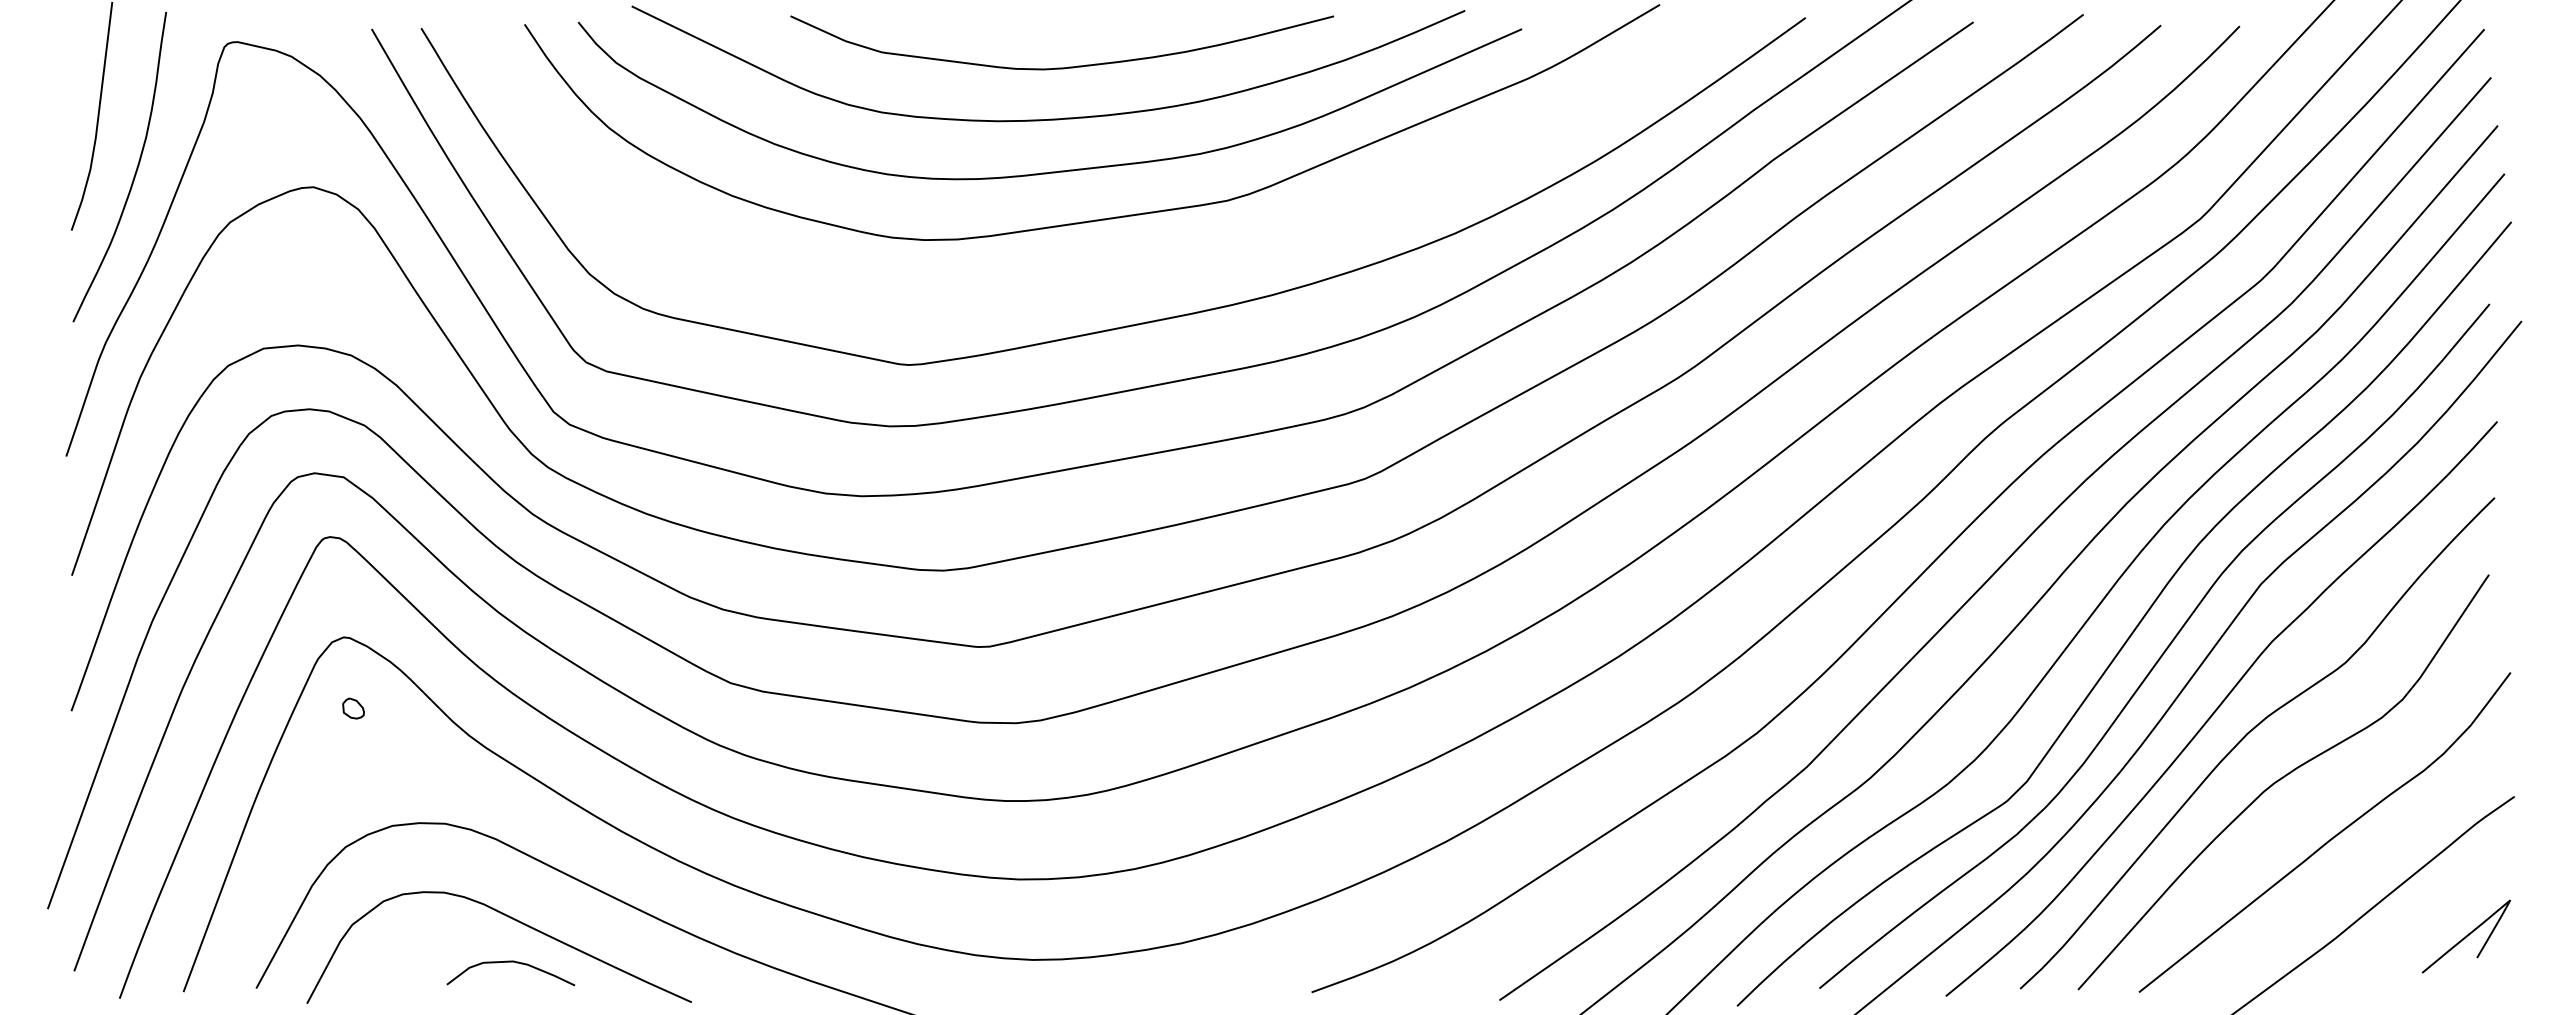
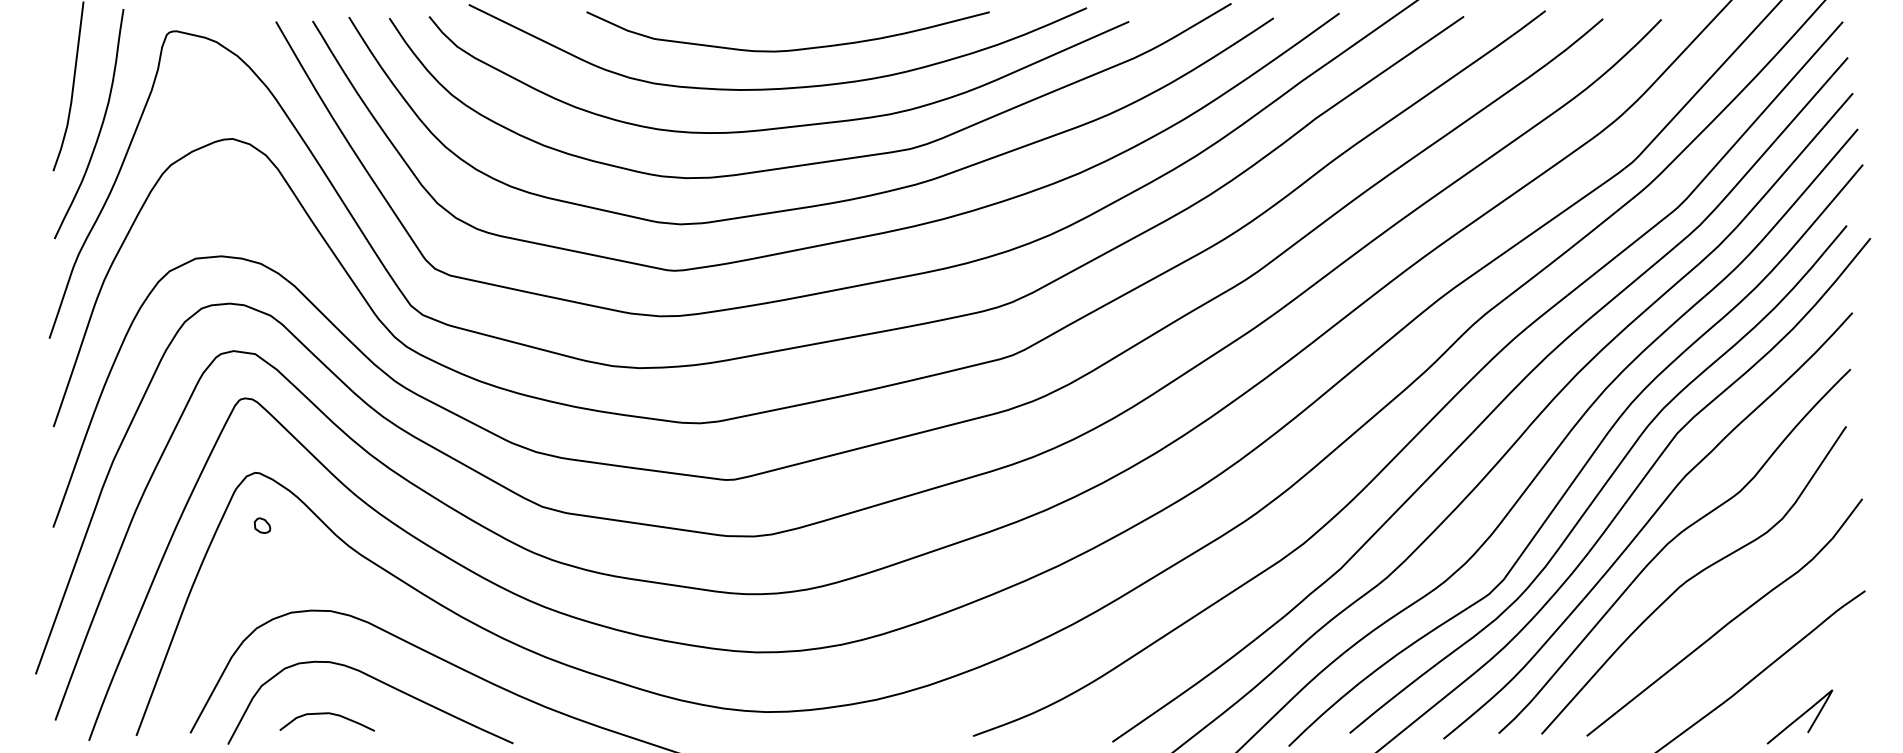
curve: (1109, 274) -> (823, 203), added
curve: (2465, 936) -> (1799, 716), moved
curve: (510, 962) -> (326, 713), moved

